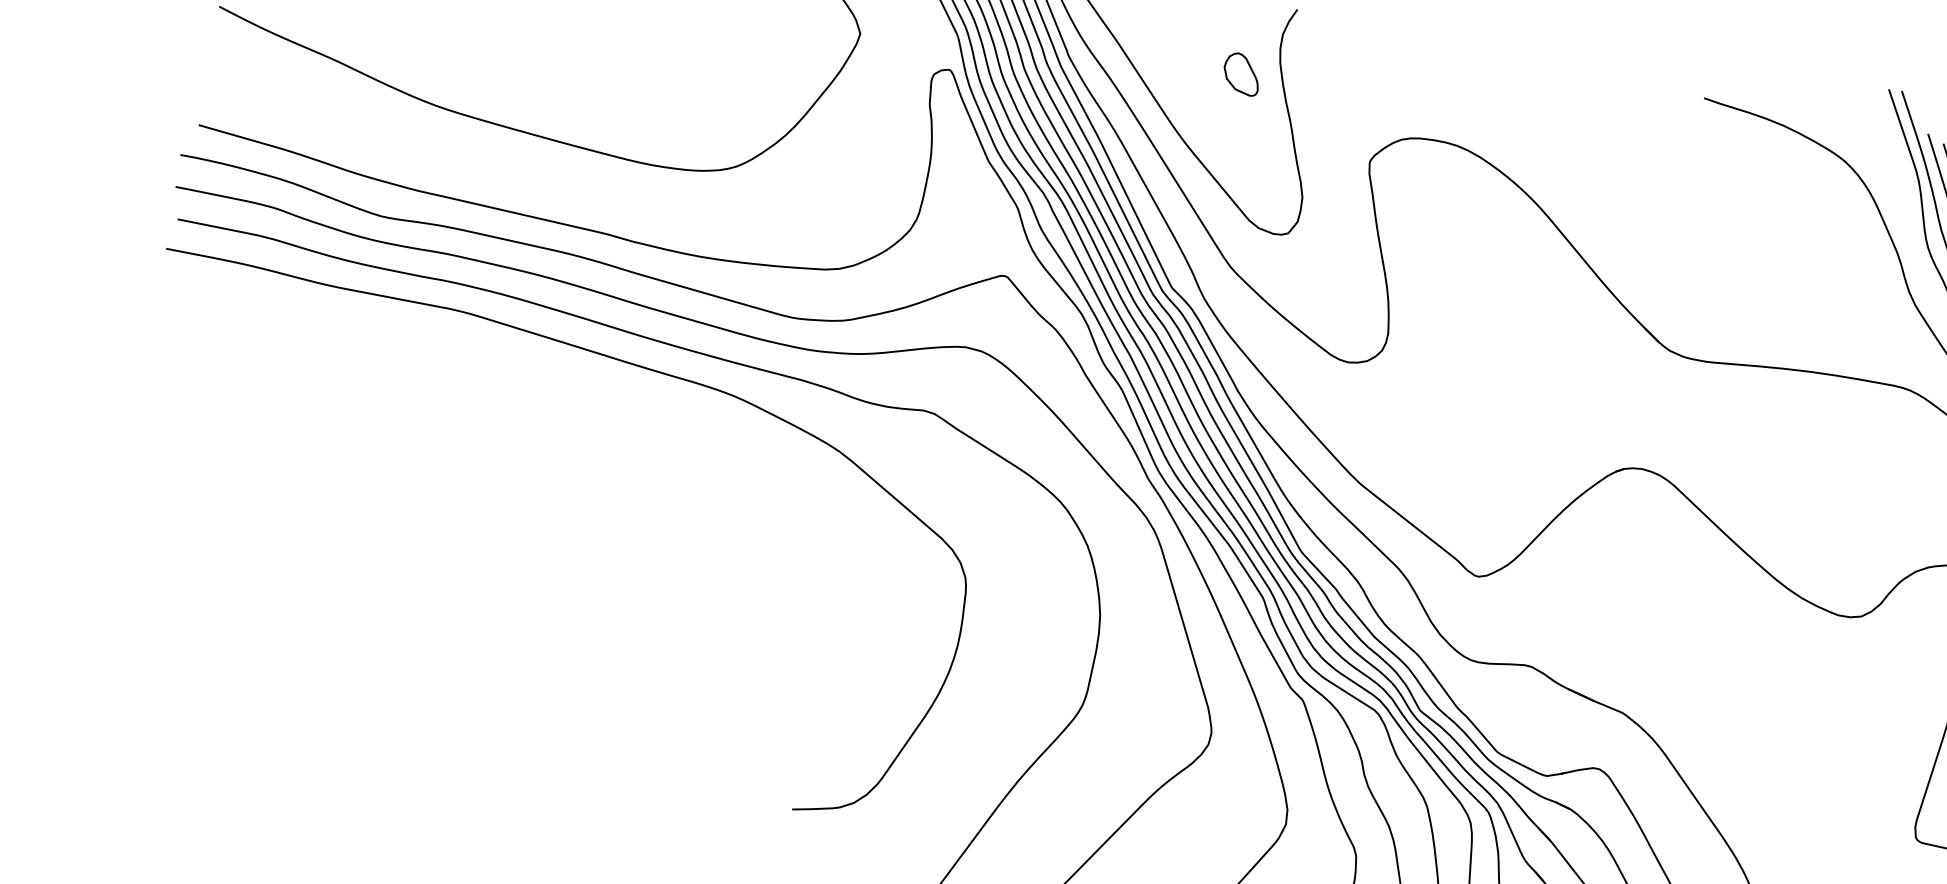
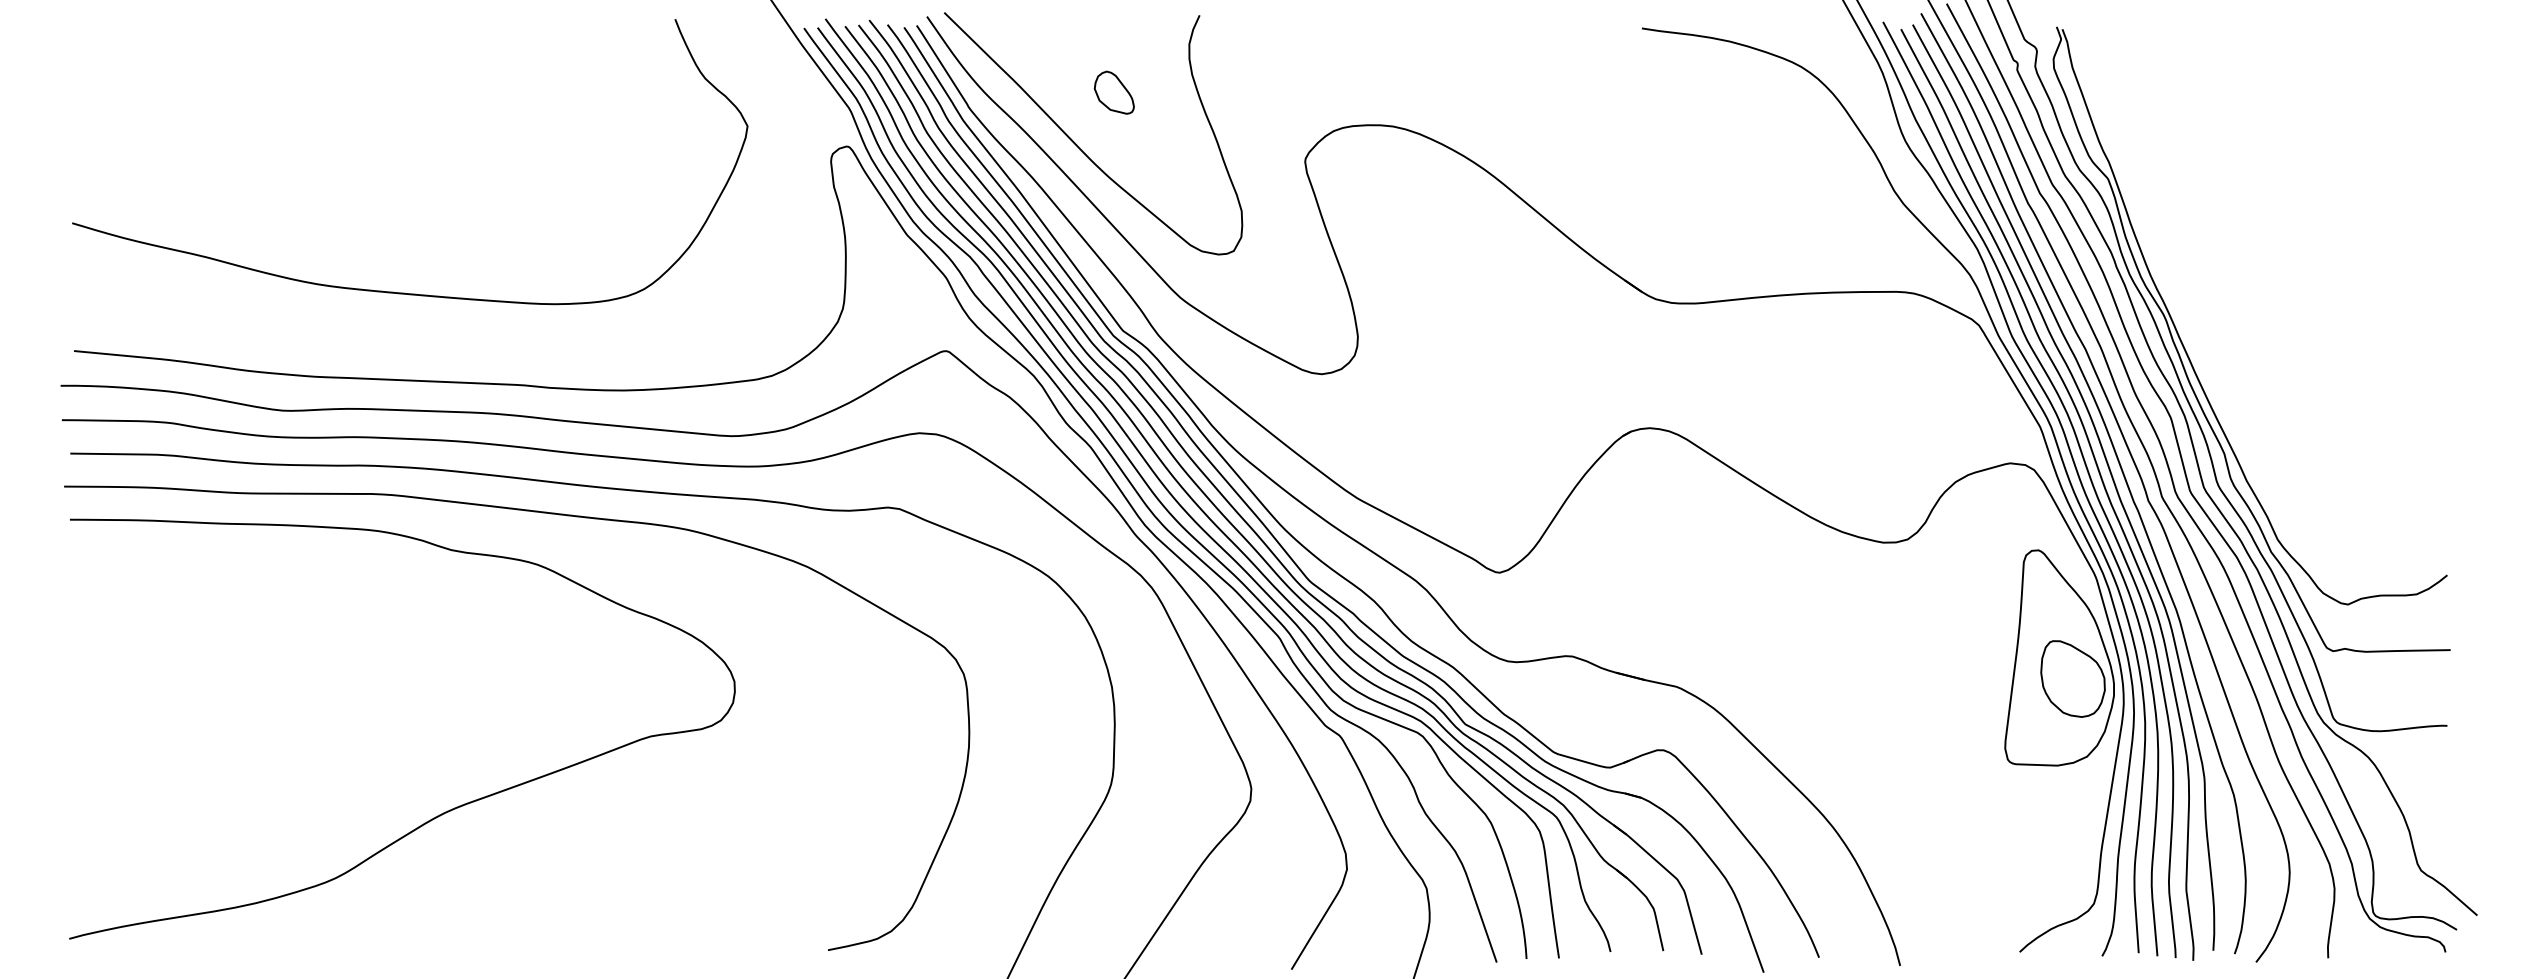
part: (1241, 73) -> (1113, 92), moved
curve: (460, 615) -> (443, 812), added

